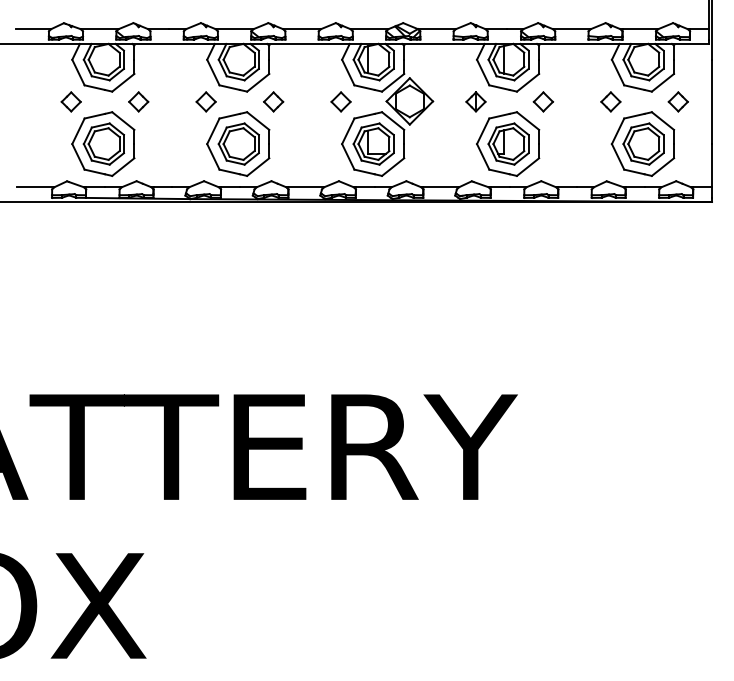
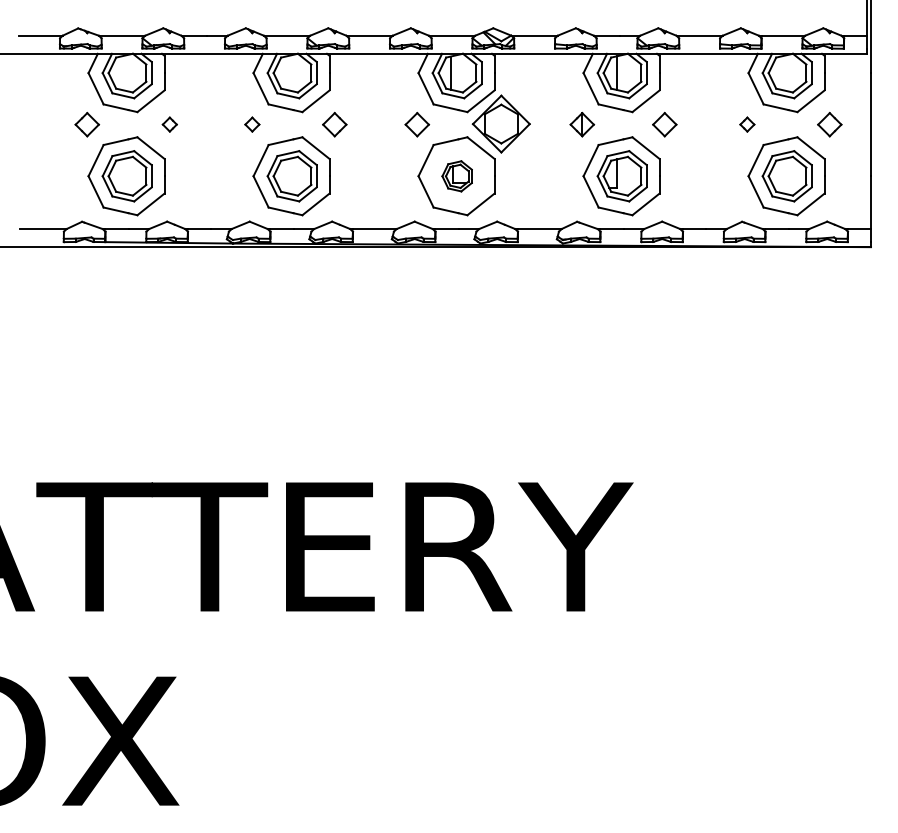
part: (138, 101) -> (169, 124), size x0.6
part: (206, 101) -> (252, 124), size x0.6
part: (611, 101) -> (747, 124), size x0.6
part: (373, 144) -> (456, 176), size x0.6

